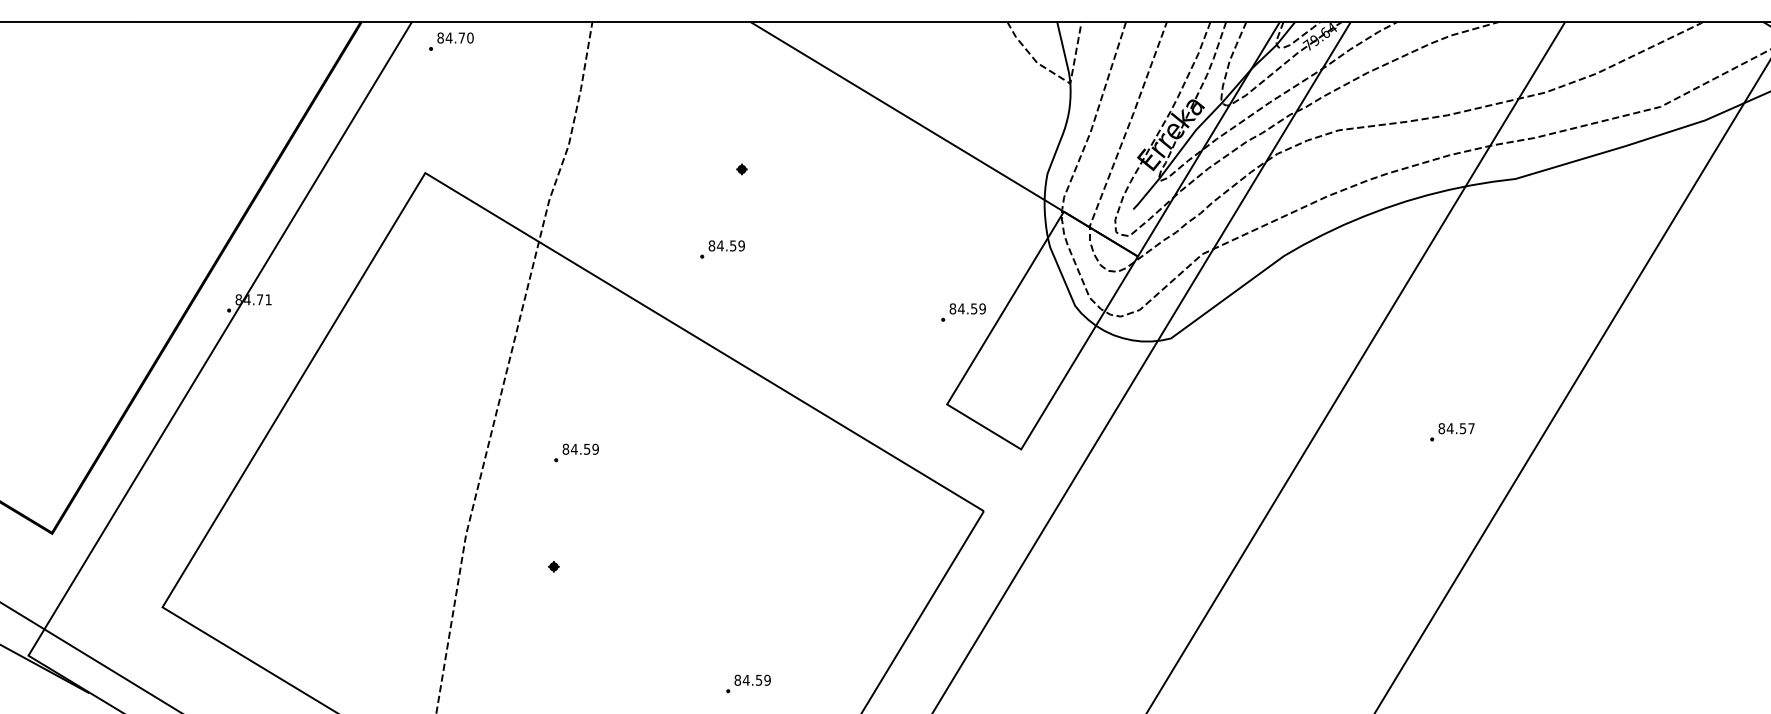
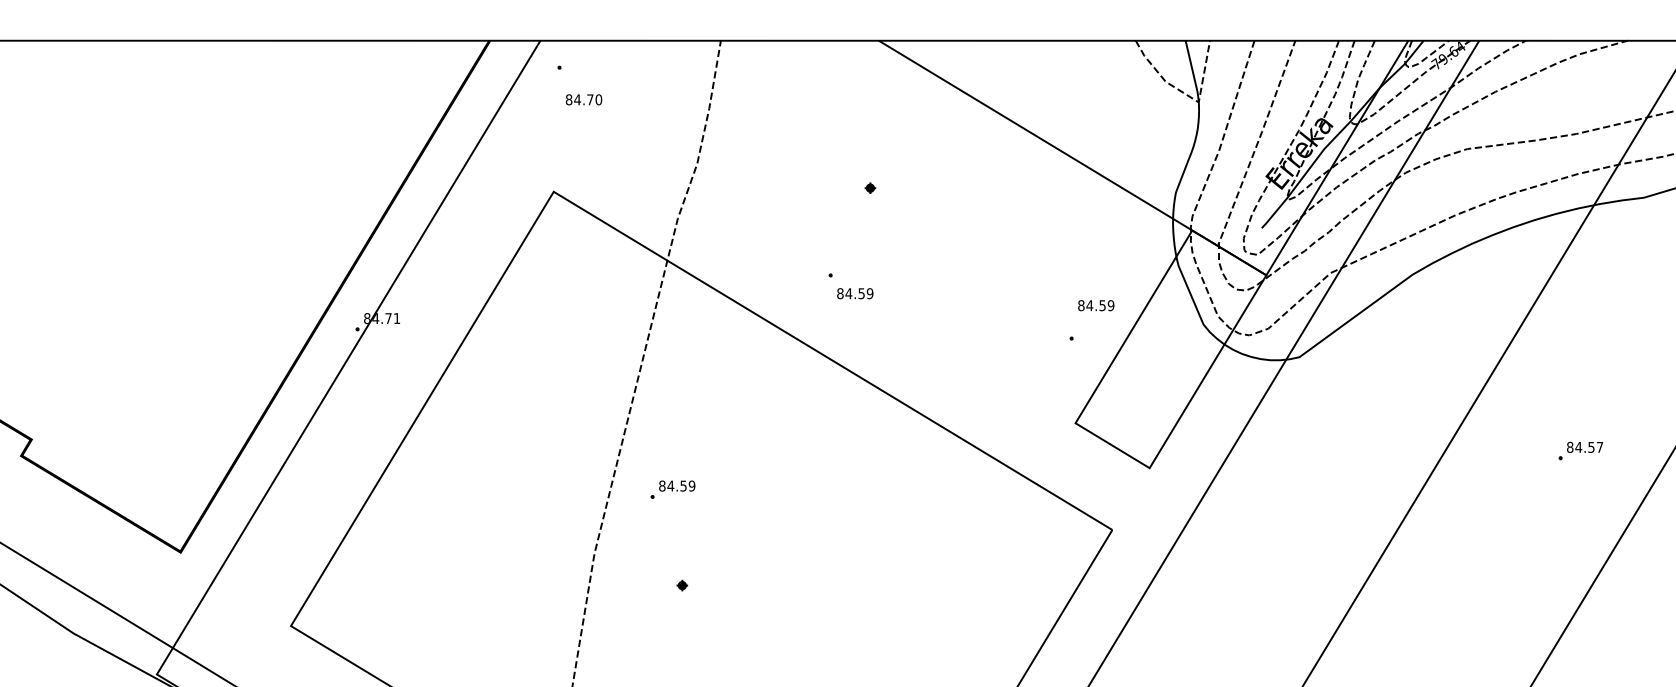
text: (455, 37) -> (583, 99), moved
text: (726, 245) -> (854, 293), moved
text: (967, 308) -> (1095, 305), moved
part: (576, 452) -> (672, 489), moved

